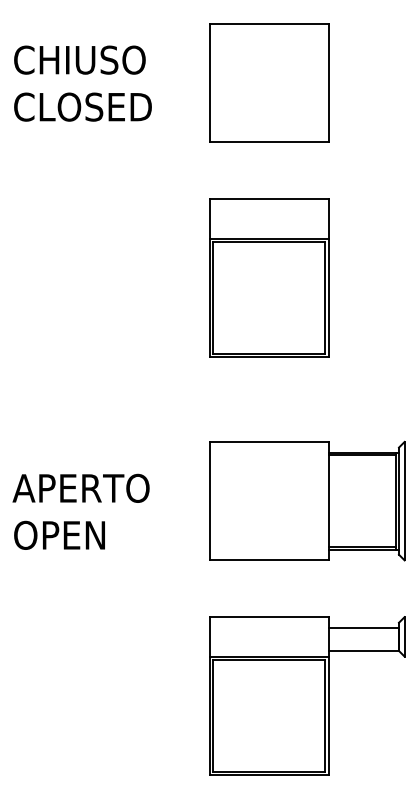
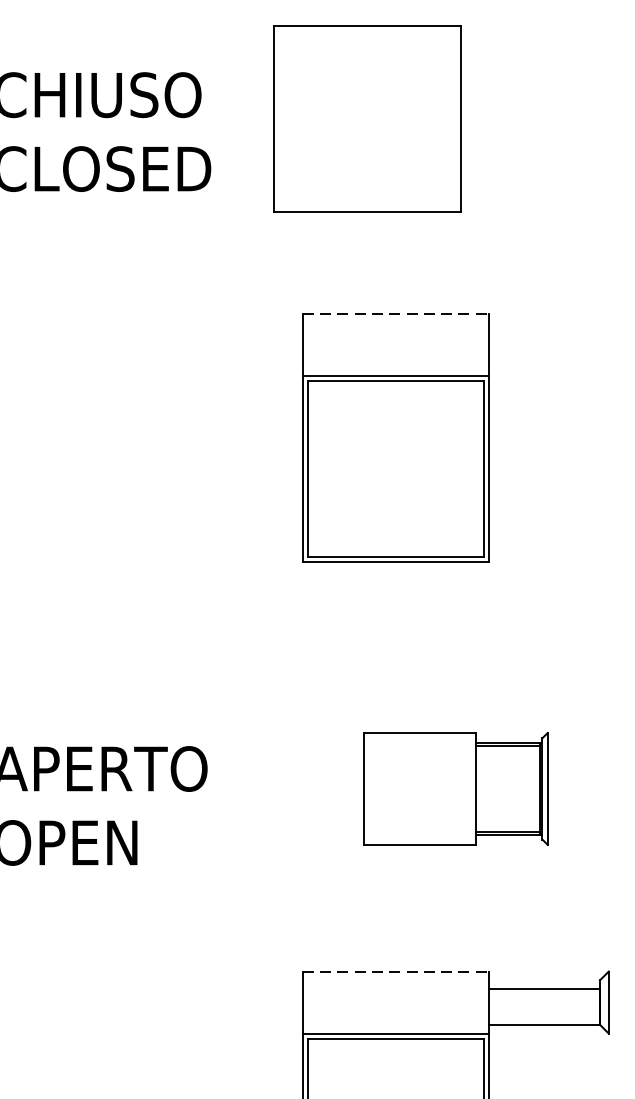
part: (269, 82) -> (367, 117), moved
line: (269, 199) -> (396, 314), solid -> dashed
part: (307, 500) -> (455, 787), size x0.6
line: (269, 617) -> (396, 972), solid -> dashed

